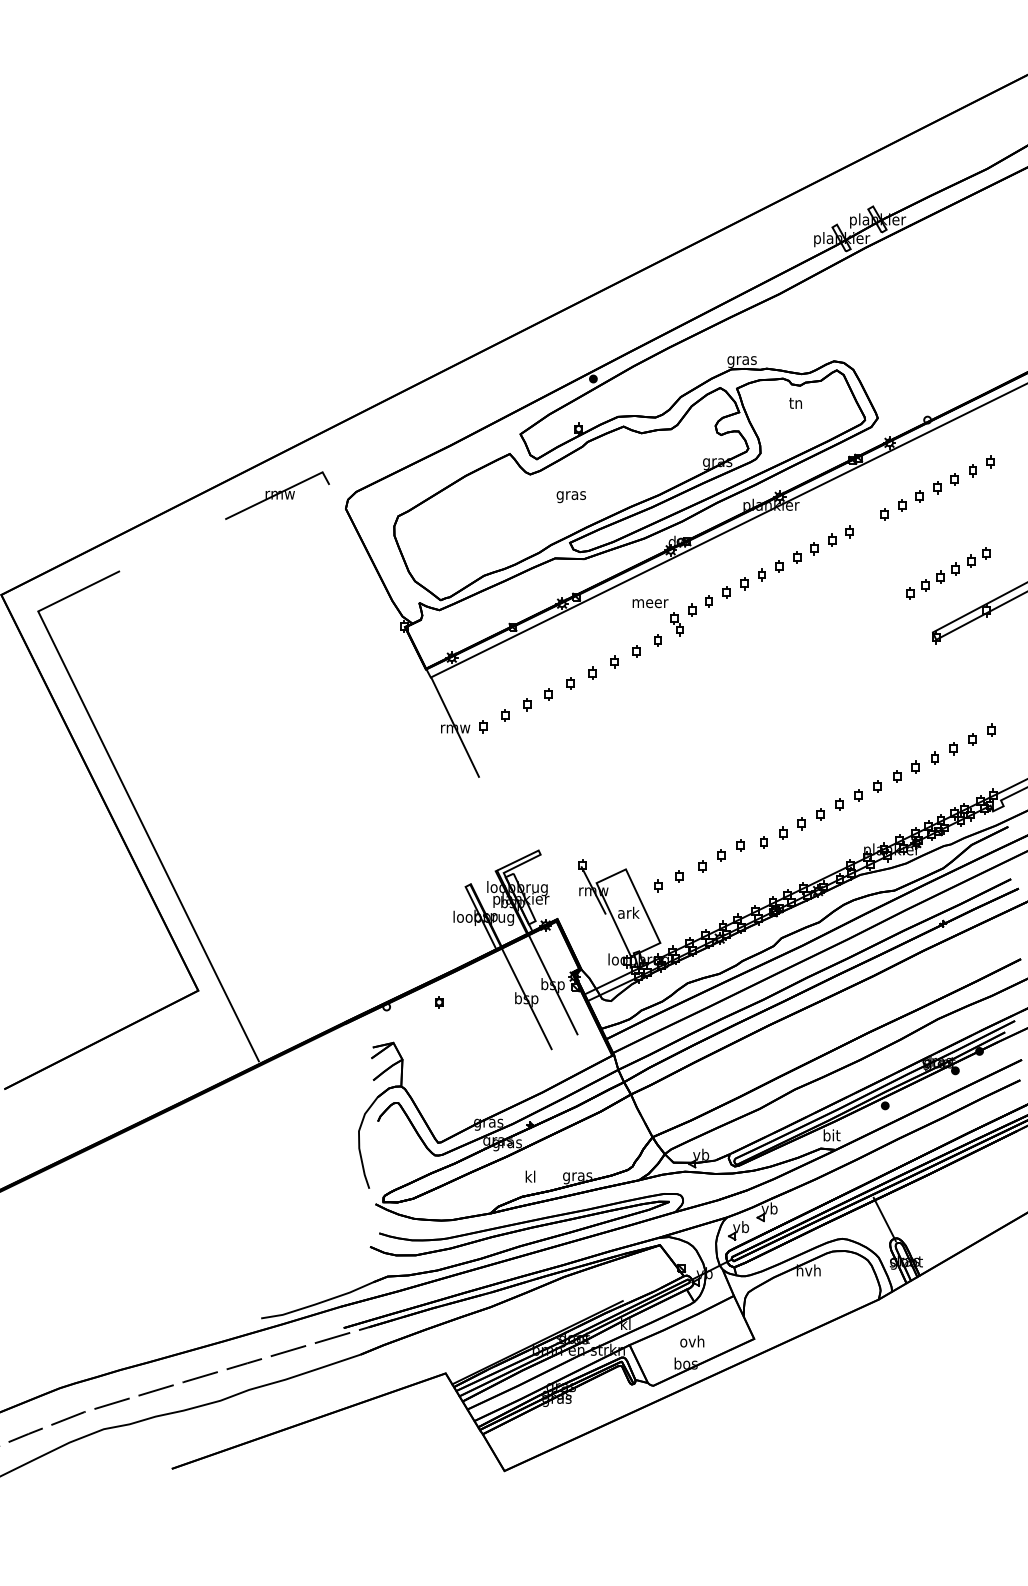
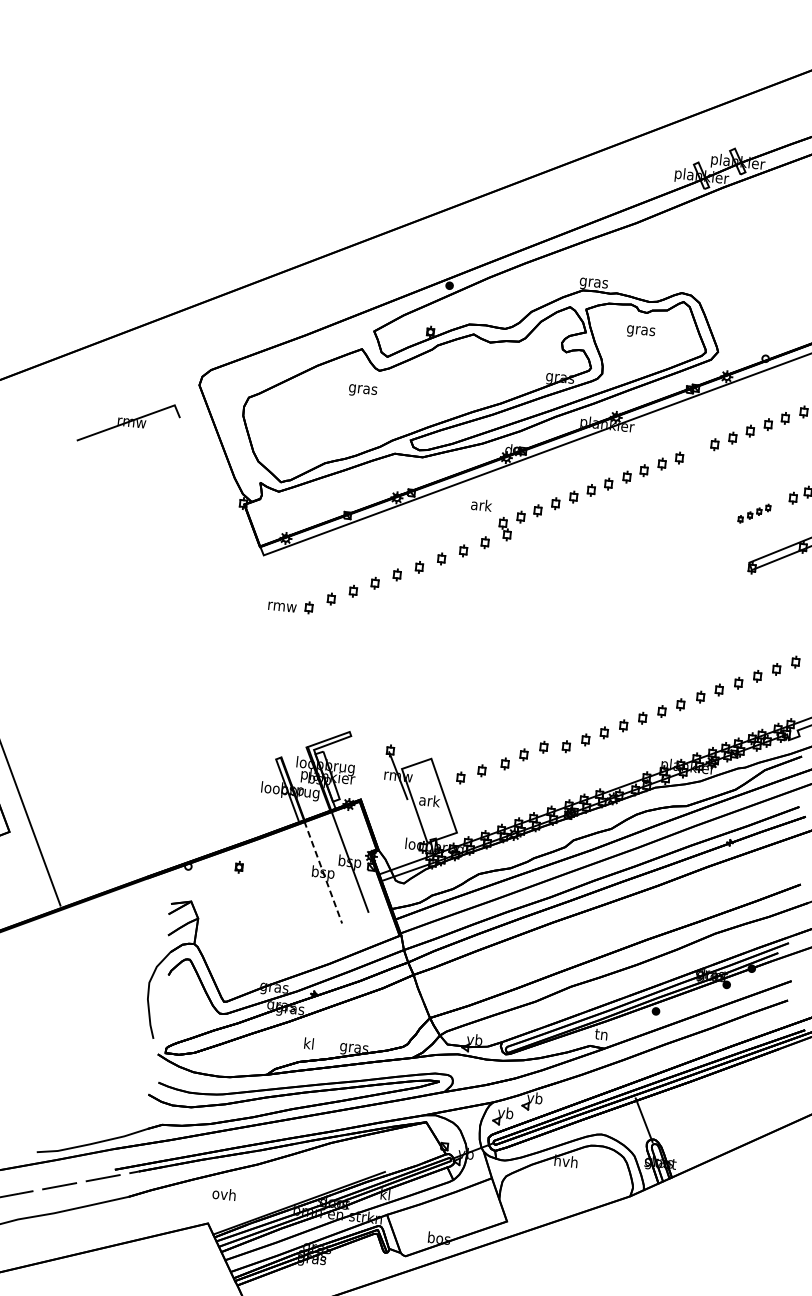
text: (795, 404) -> (640, 330), tn -> gras
part: (277, 495) -> (129, 423), moved
text: (570, 497) -> (362, 391), moved
part: (932, 580) -> (754, 512), size x0.6
text: (650, 602) -> (481, 505), meer -> ark
line: (455, 727) -> (282, 605), removed
line: (526, 998) -> (323, 872), solid -> dashed
text: (831, 1135) -> (601, 1034), bit -> tn
text: (692, 1341) -> (224, 1194), moved

